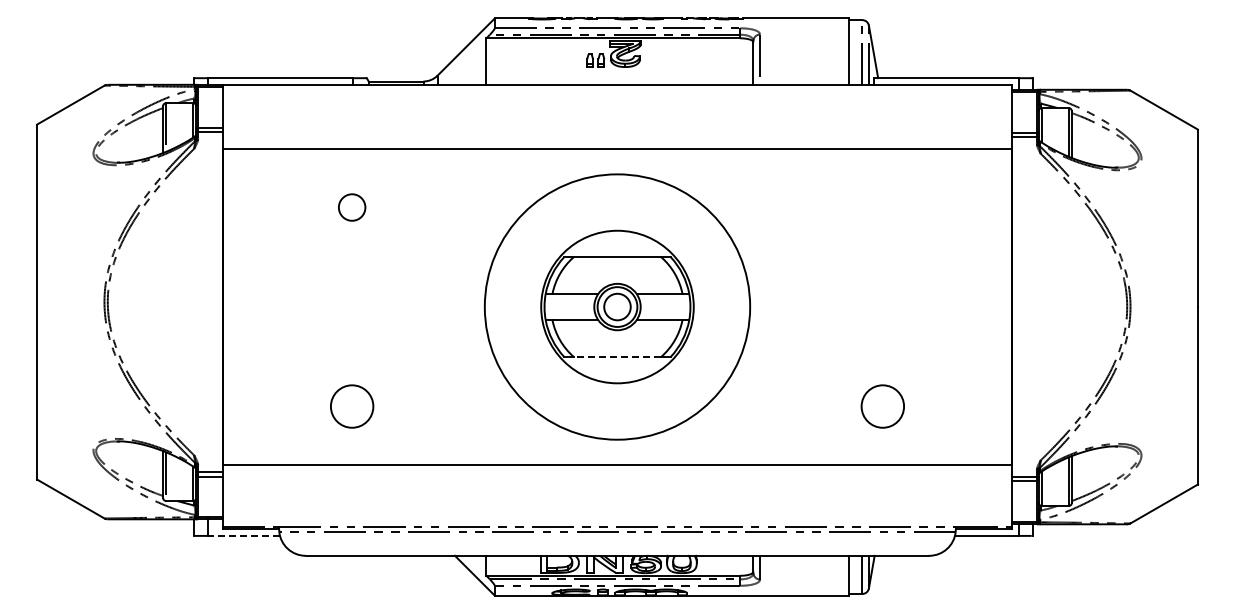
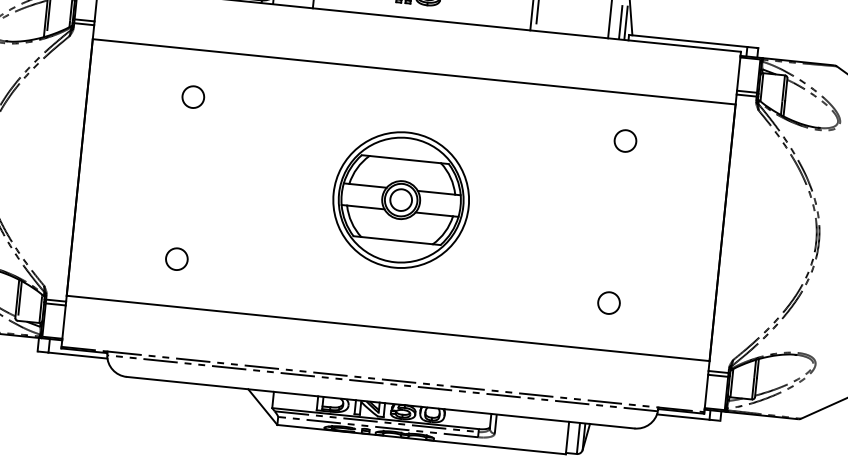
circle: (882, 207) -> (625, 140), added
circle: (617, 306) -> (401, 199), size x0.62
line: (617, 356) -> (397, 240), dashed -> solid
circle: (351, 406) -> (176, 259), size x0.62
circle: (882, 406) -> (608, 303), size x0.62
line: (243, 535) -> (77, 355), dashed -> solid

